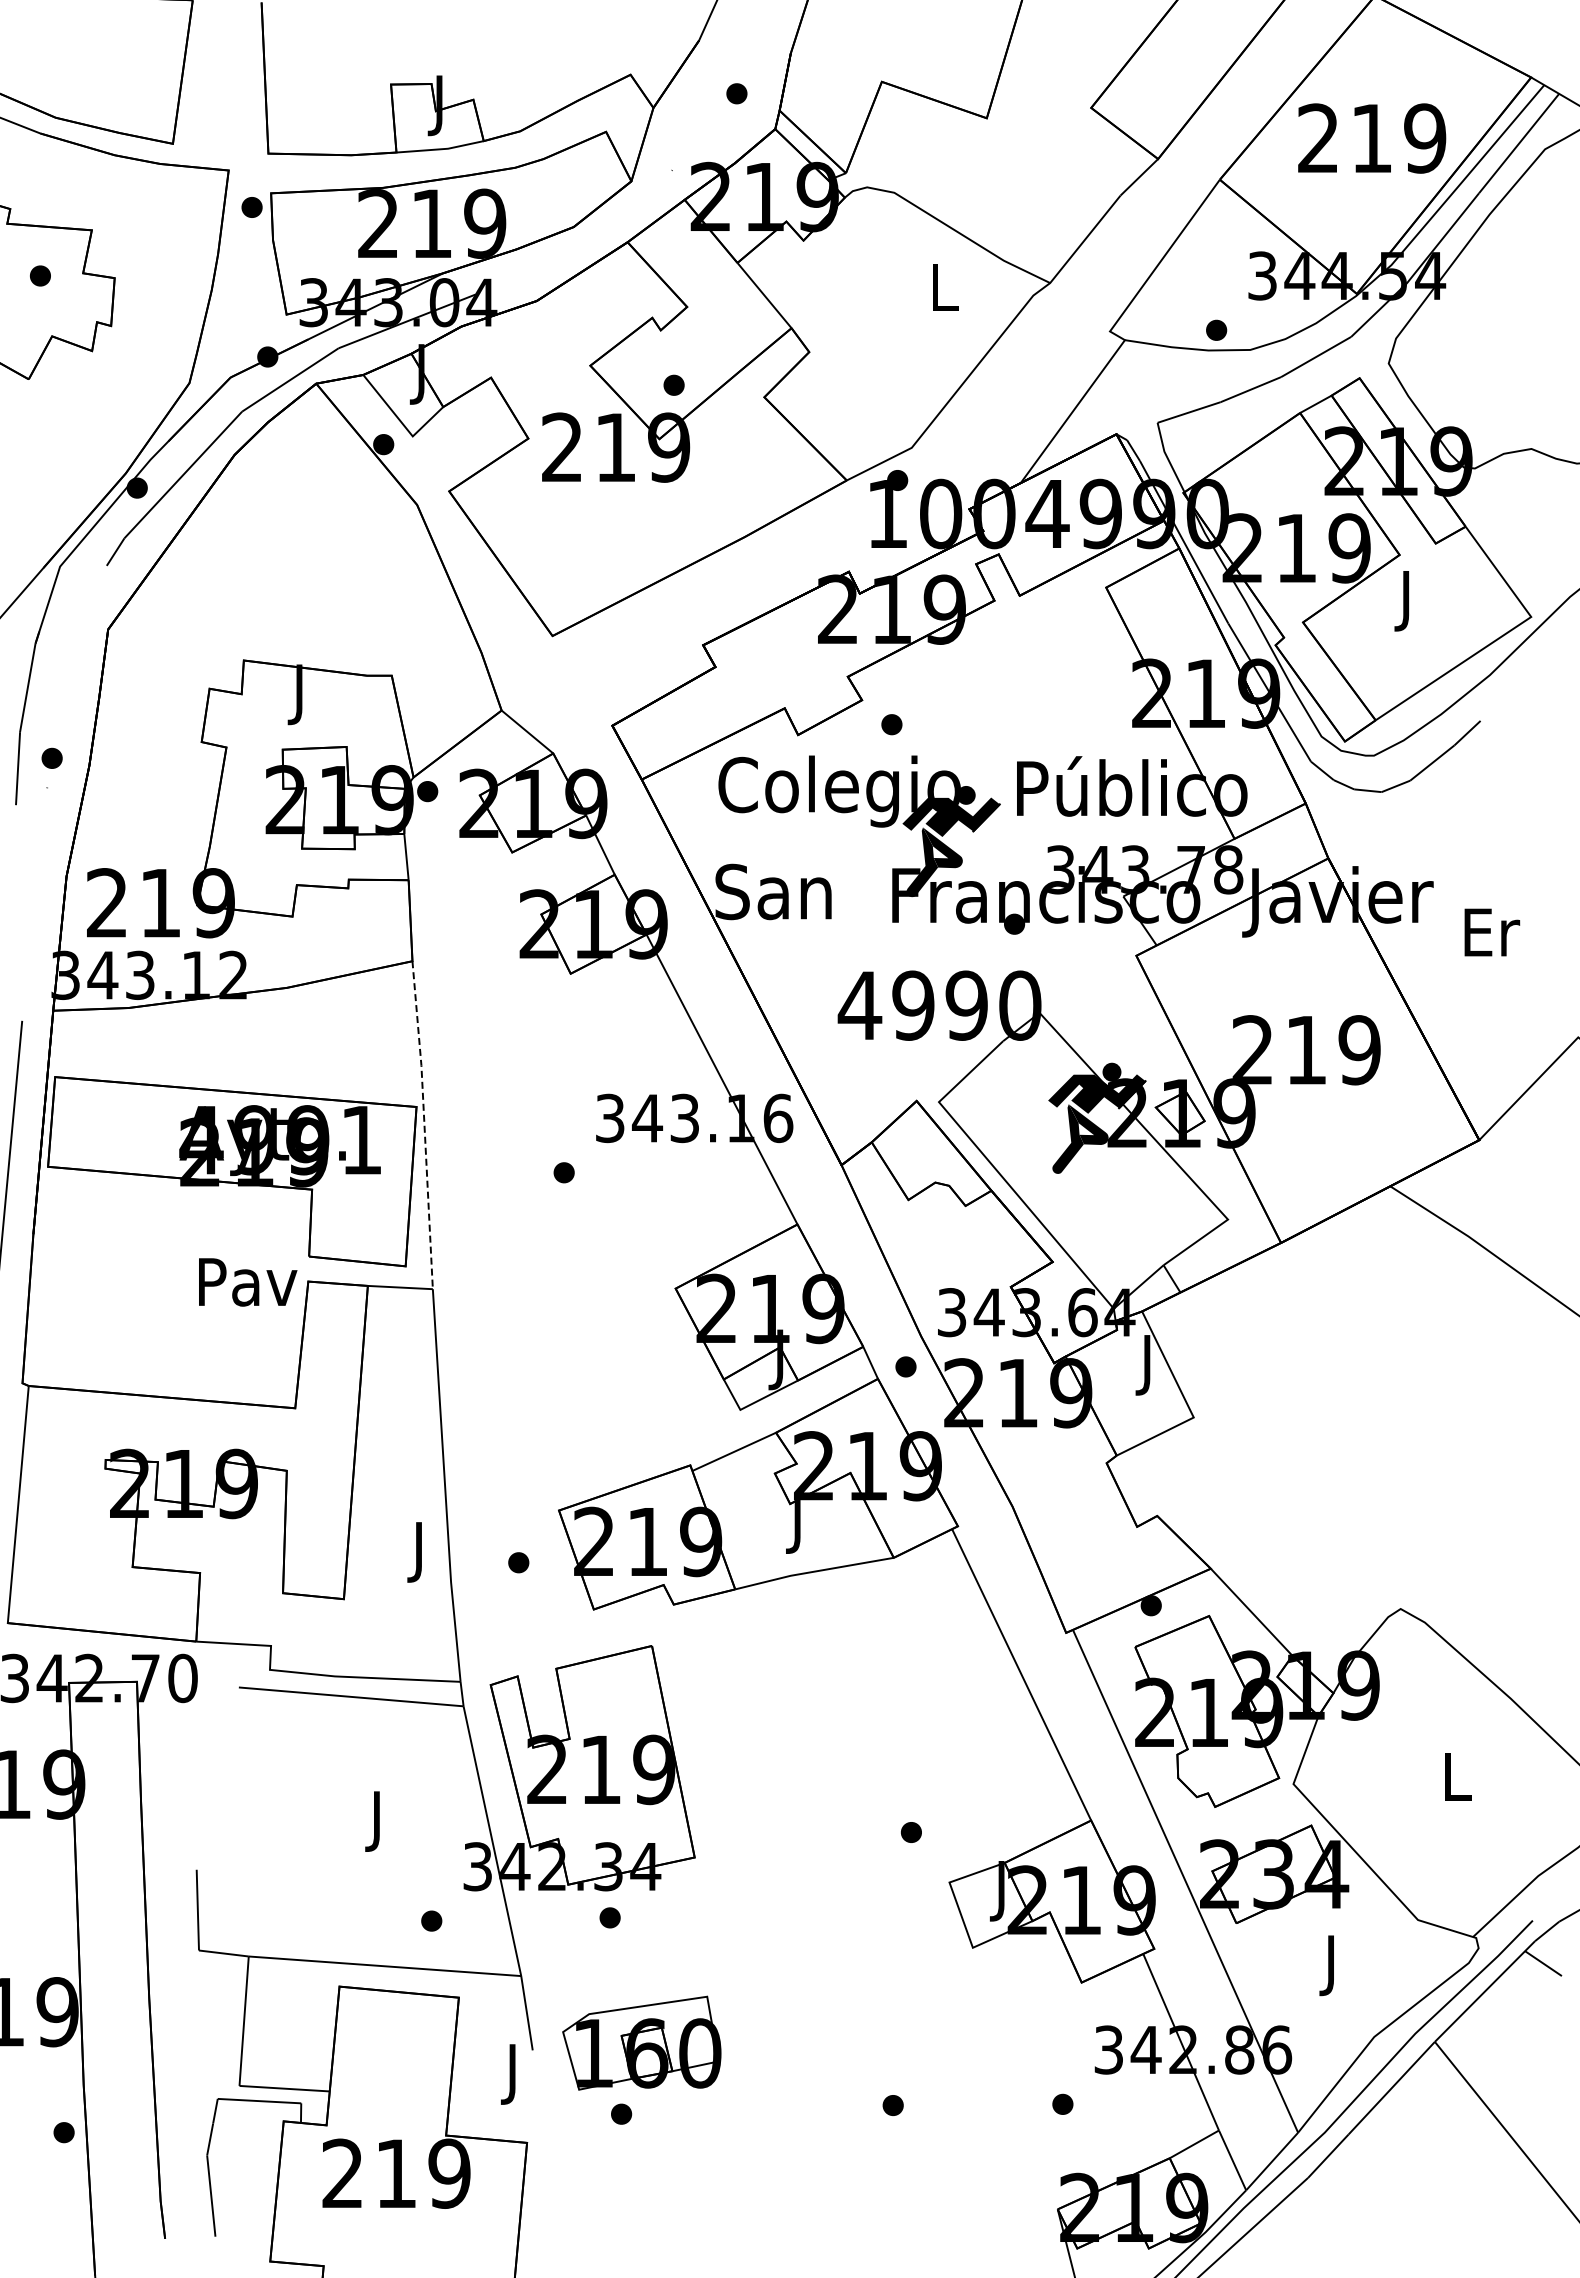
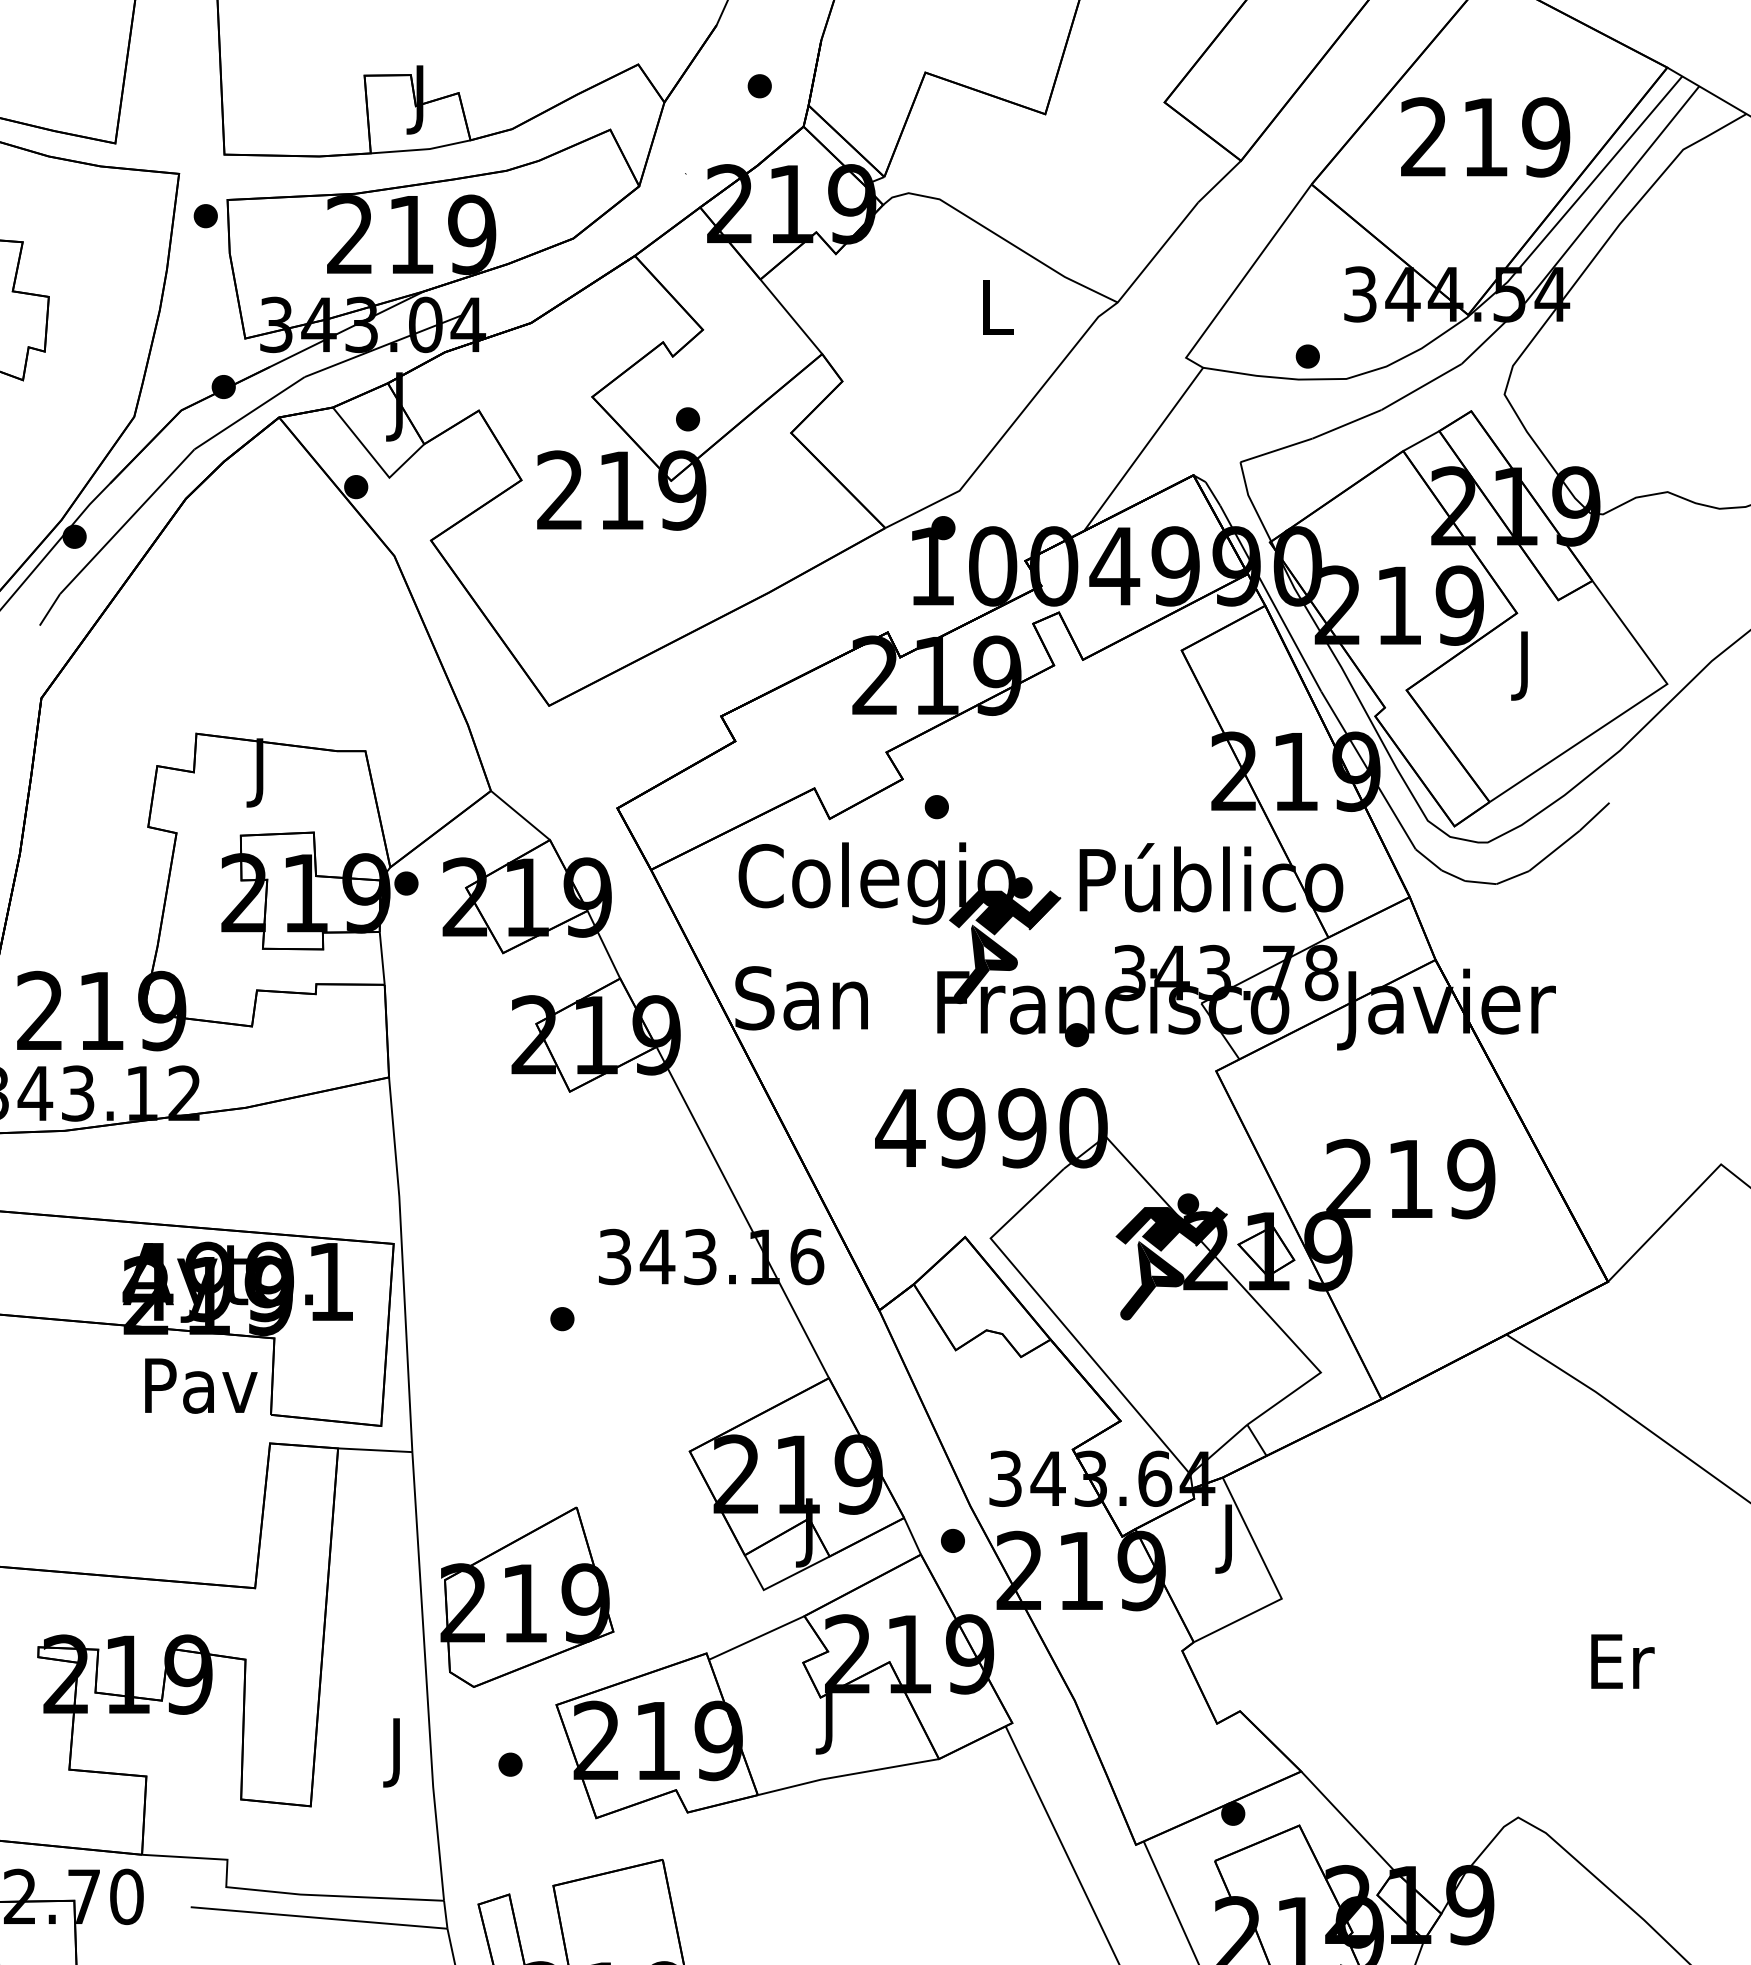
text: (1492, 932) -> (1623, 1661), moved
line: (424, 1124) -> (402, 1263), dashed -> solid
text: (248, 1282) -> (201, 1386), moved
part: (533, 1415) -> (527, 1596), added

